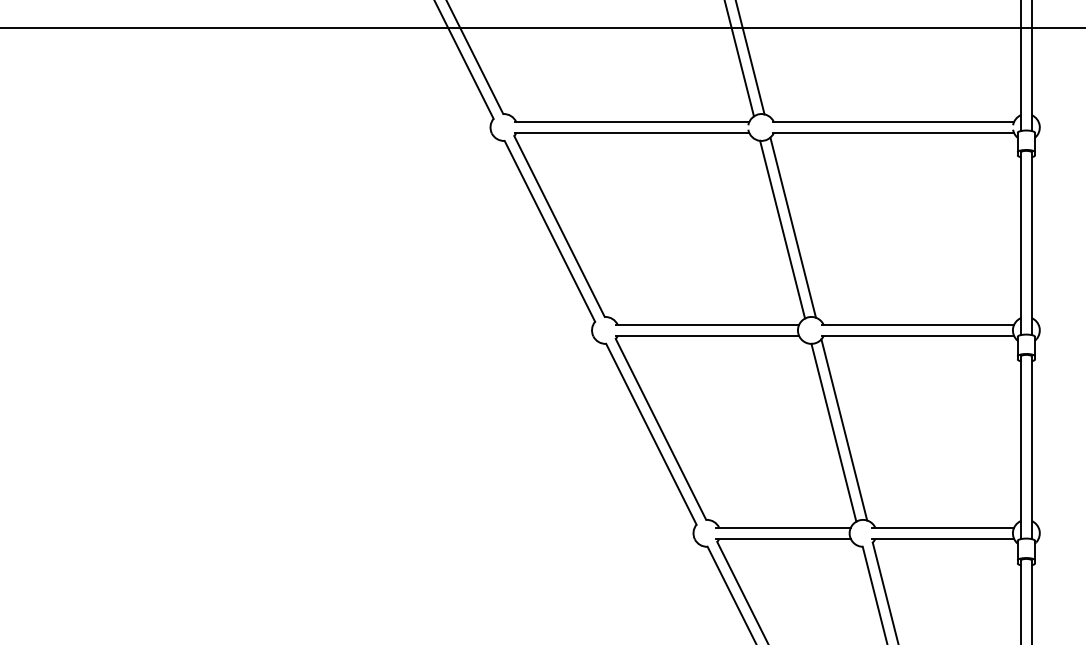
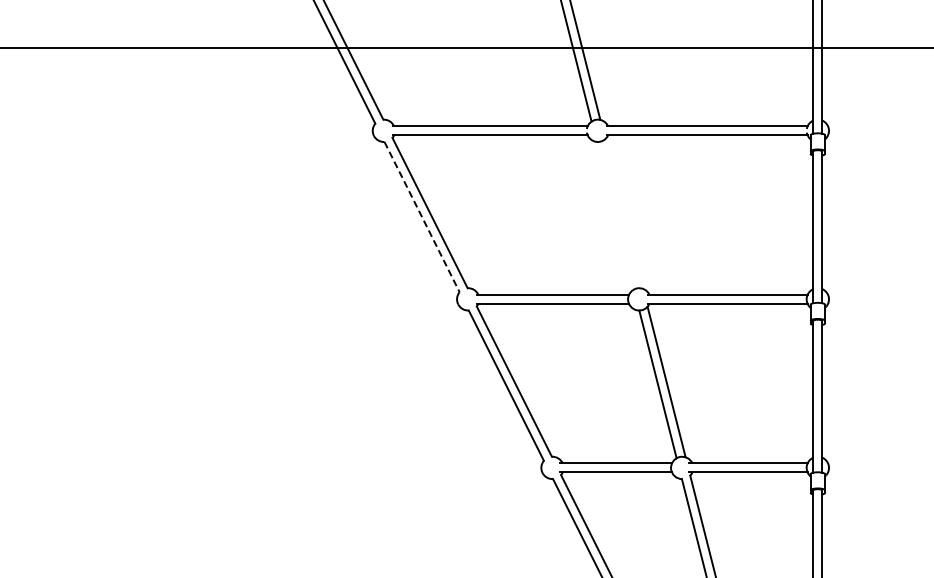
line: (793, 227) -> (624, 213), removed
line: (782, 229) -> (615, 215), removed
line: (550, 231) -> (422, 217), solid -> dashed

